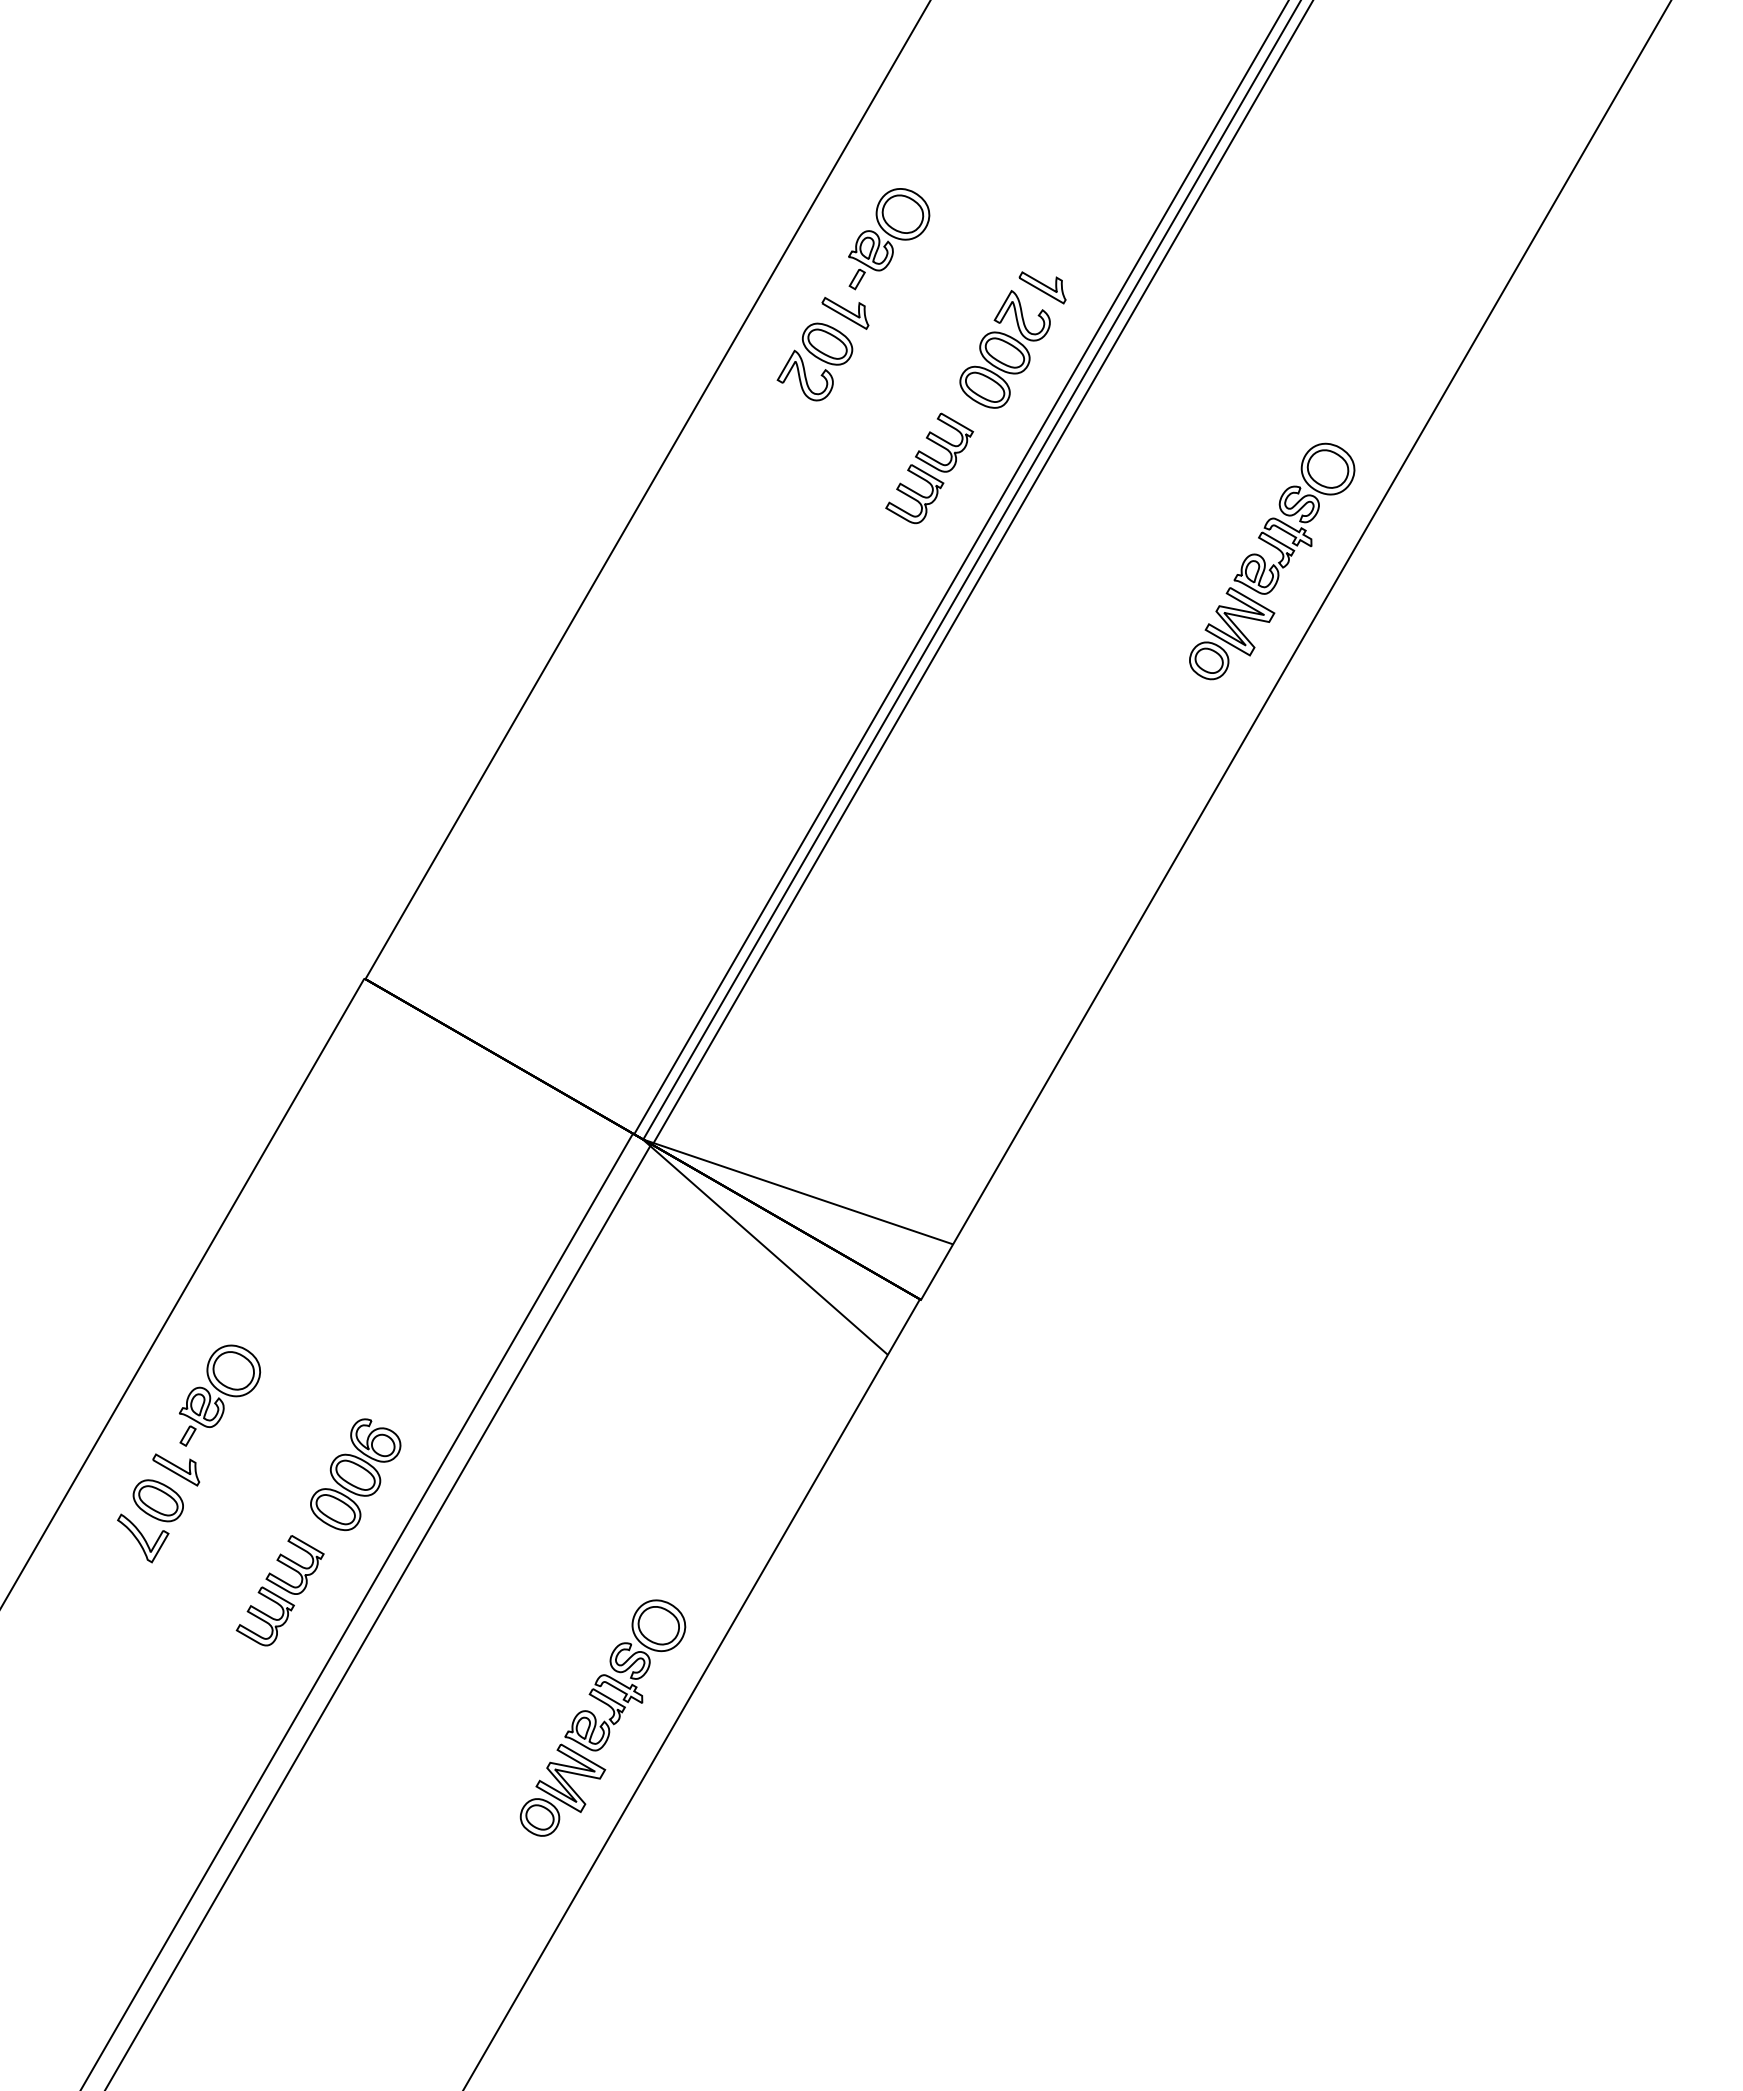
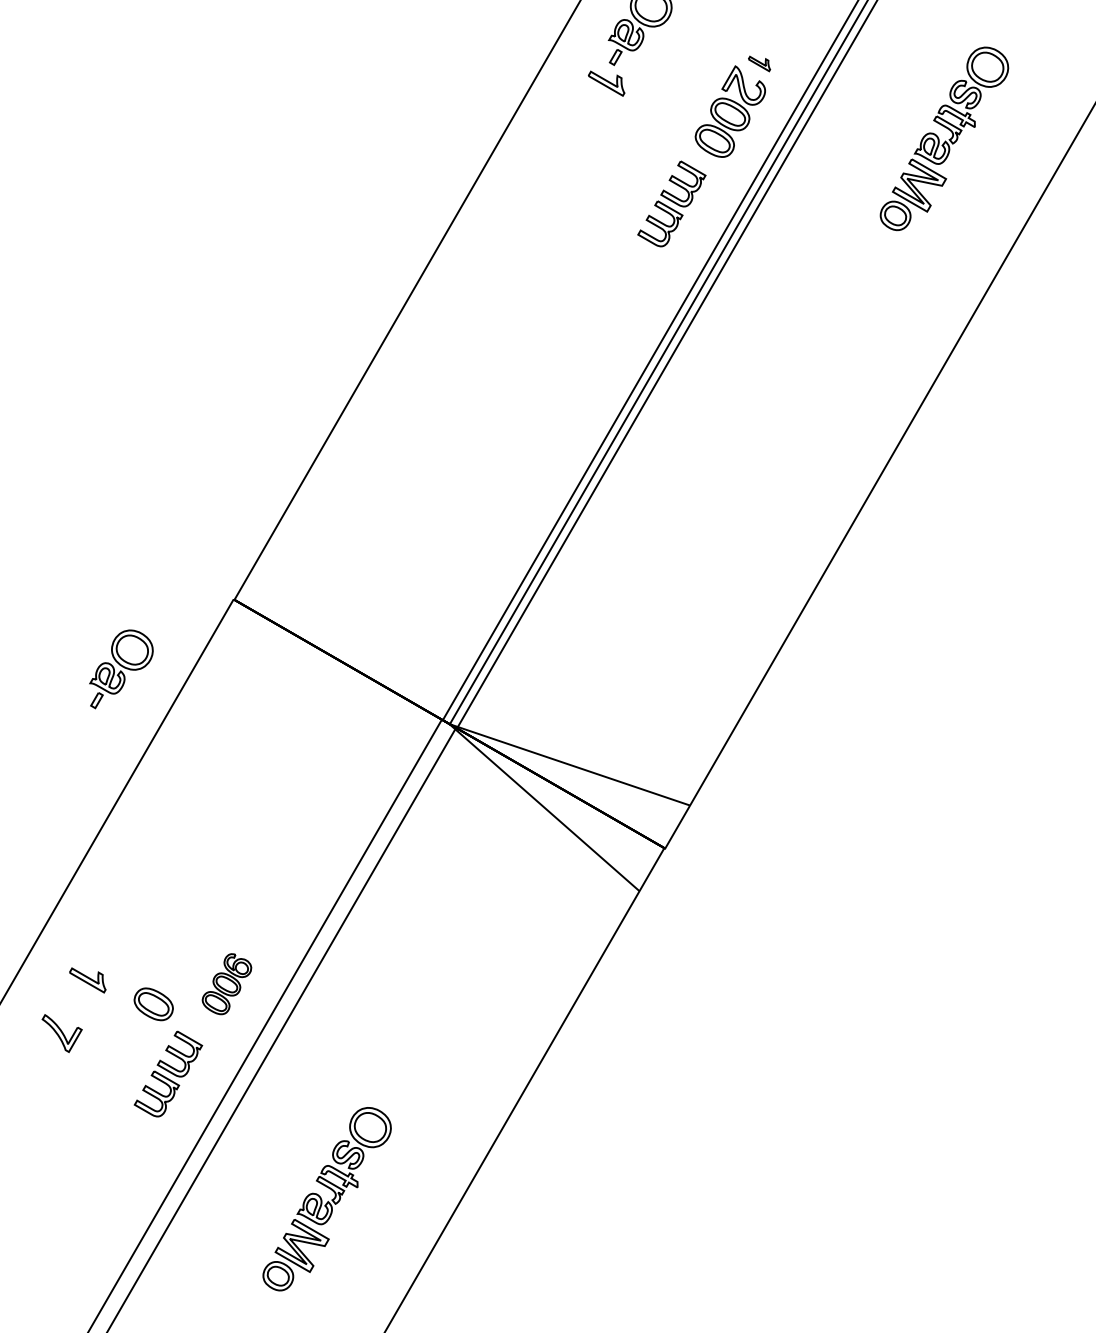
part: (1042, 287) -> (759, 63), size x0.6
part: (814, 361) -> (582, 121), removed
part: (1272, 561) -> (944, 138), moved
part: (219, 1395) -> (121, 669), moved
part: (355, 1474) -> (226, 983), size x0.7
part: (157, 1500) -> (153, 1004), moved
part: (602, 1717) -> (326, 1198), moved

